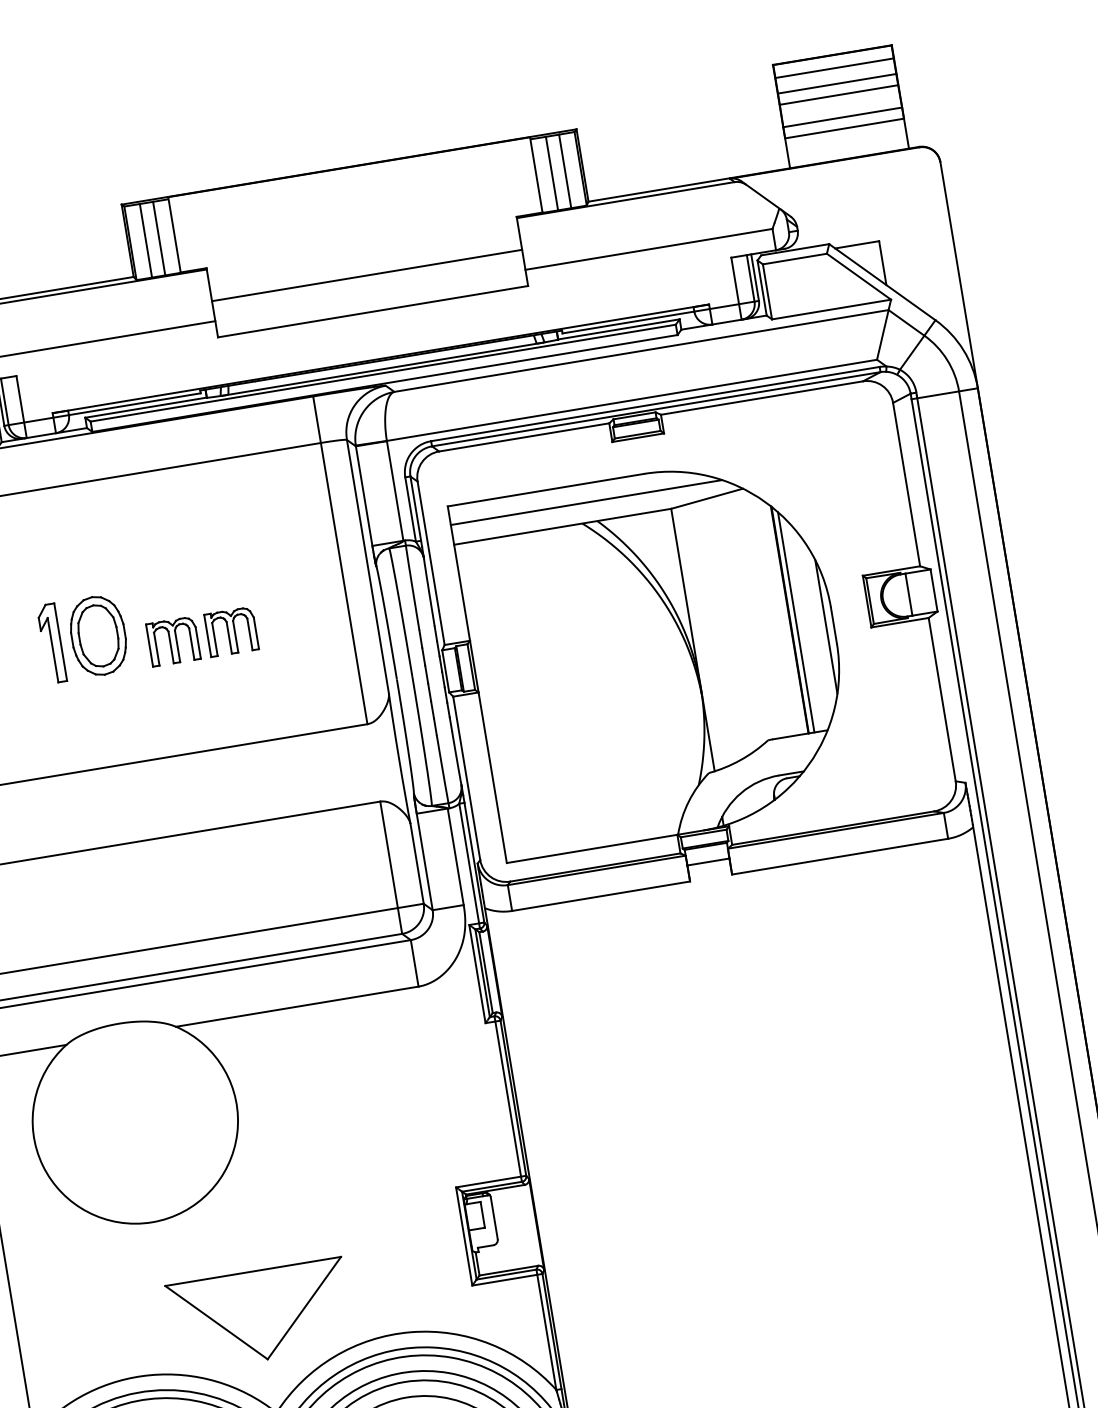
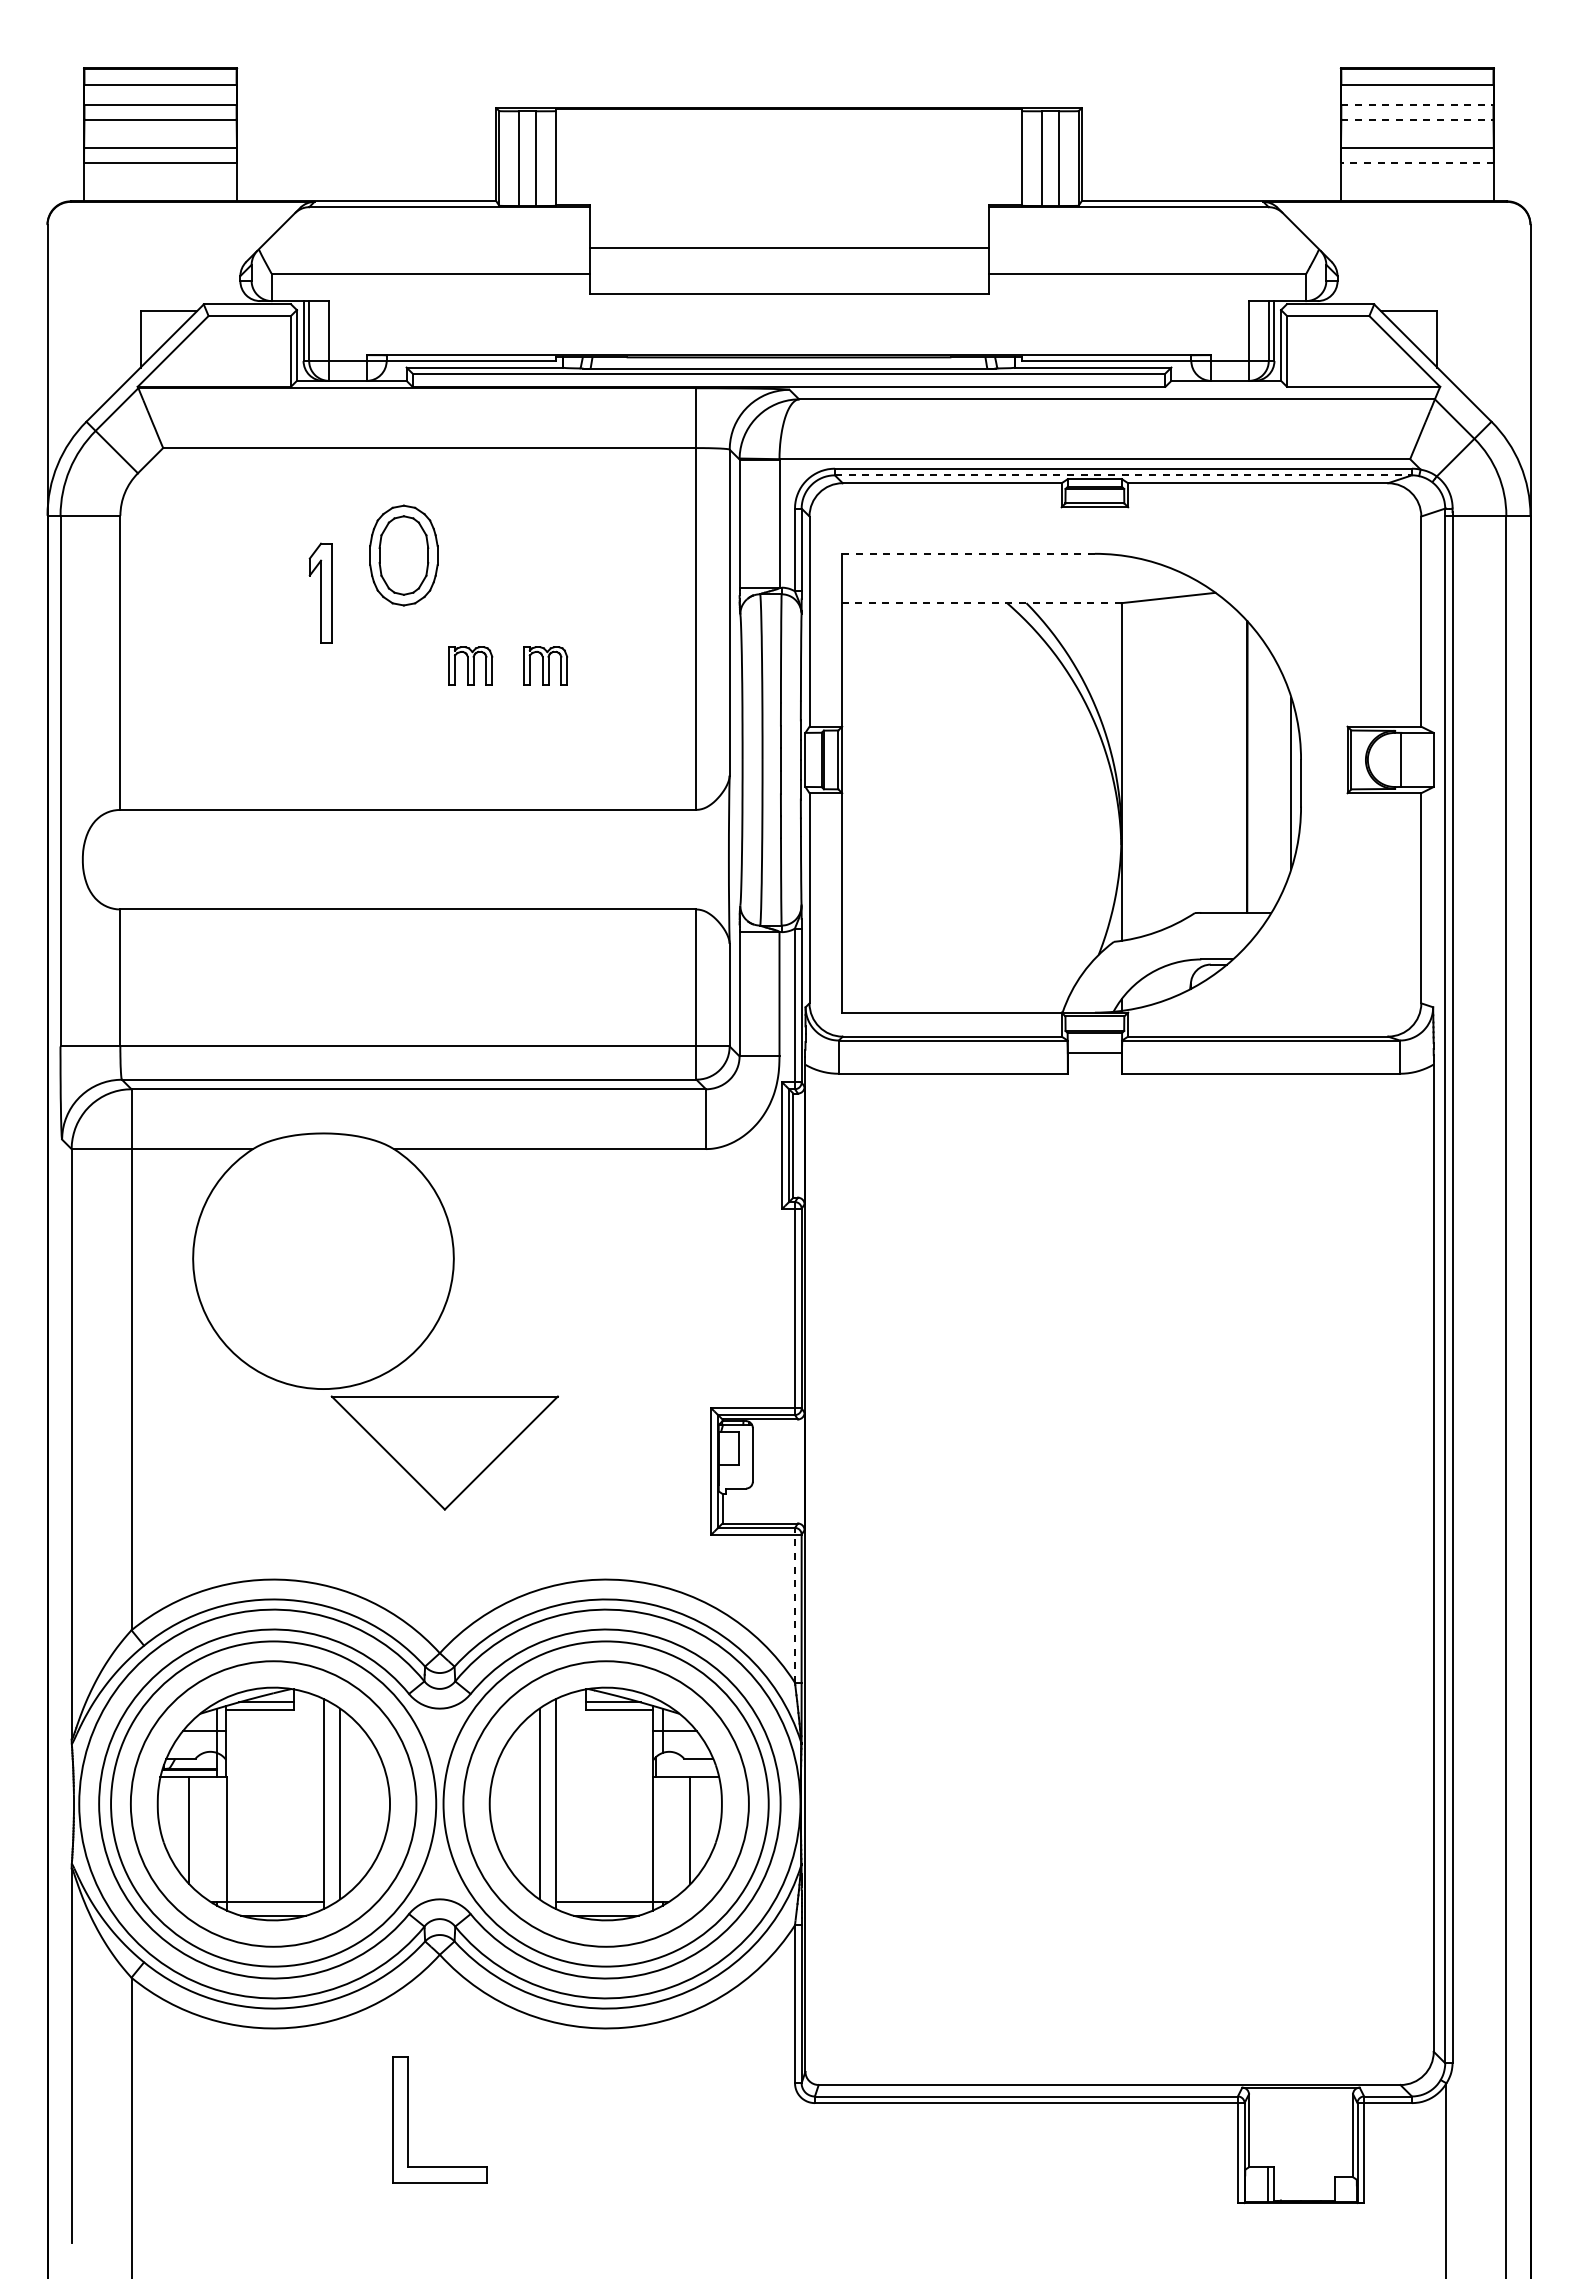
line: (837, 83) -> (1417, 105), solid -> dashed
line: (839, 94) -> (1417, 119), solid -> dashed
line: (843, 128) -> (1416, 162), solid -> dashed
line: (656, 409) -> (1123, 475), solid -> dashed
line: (546, 489) -> (969, 553), solid -> dashed
line: (586, 502) -> (1016, 577), removed
line: (562, 527) -> (981, 603), solid -> dashed
line: (796, 621) -> (1254, 770), removed
part: (231, 631) -> (545, 665), size x0.7
part: (98, 635) -> (403, 555), moved
part: (173, 641) -> (470, 665), size x0.7
part: (51, 642) -> (320, 592), moved
part: (260, 1315) -> (444, 1452), moved
line: (546, 1329) -> (795, 1604), solid -> dashed

